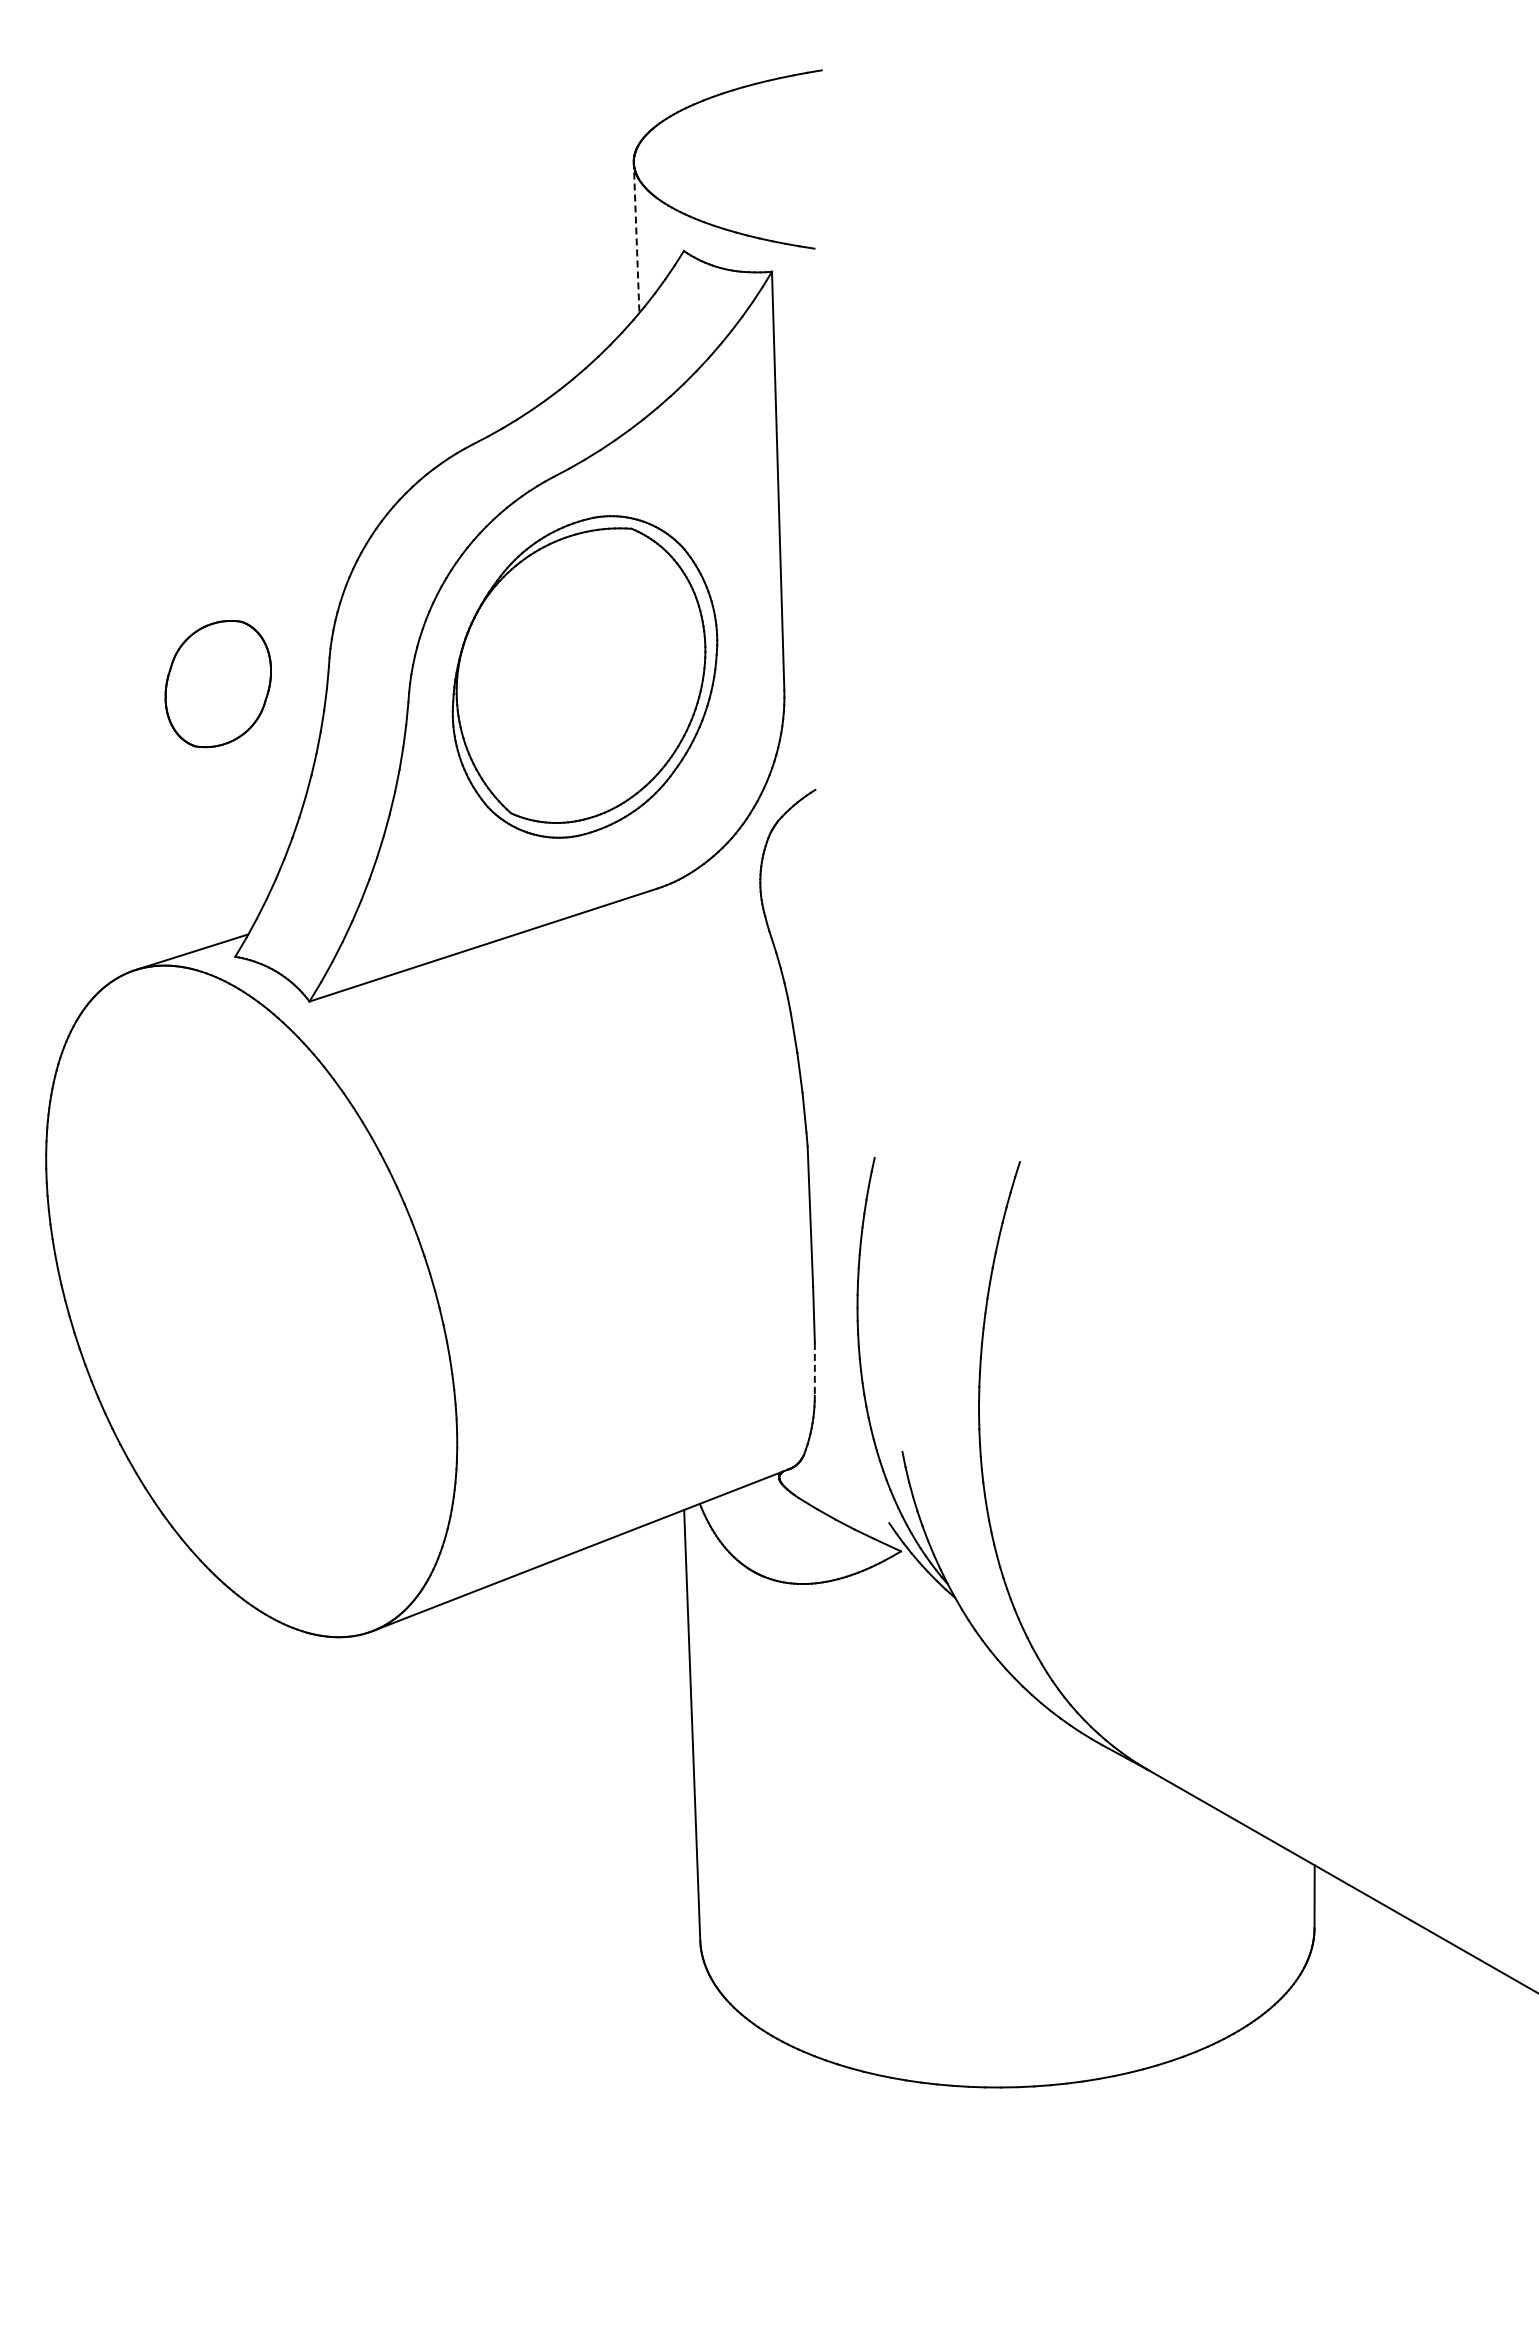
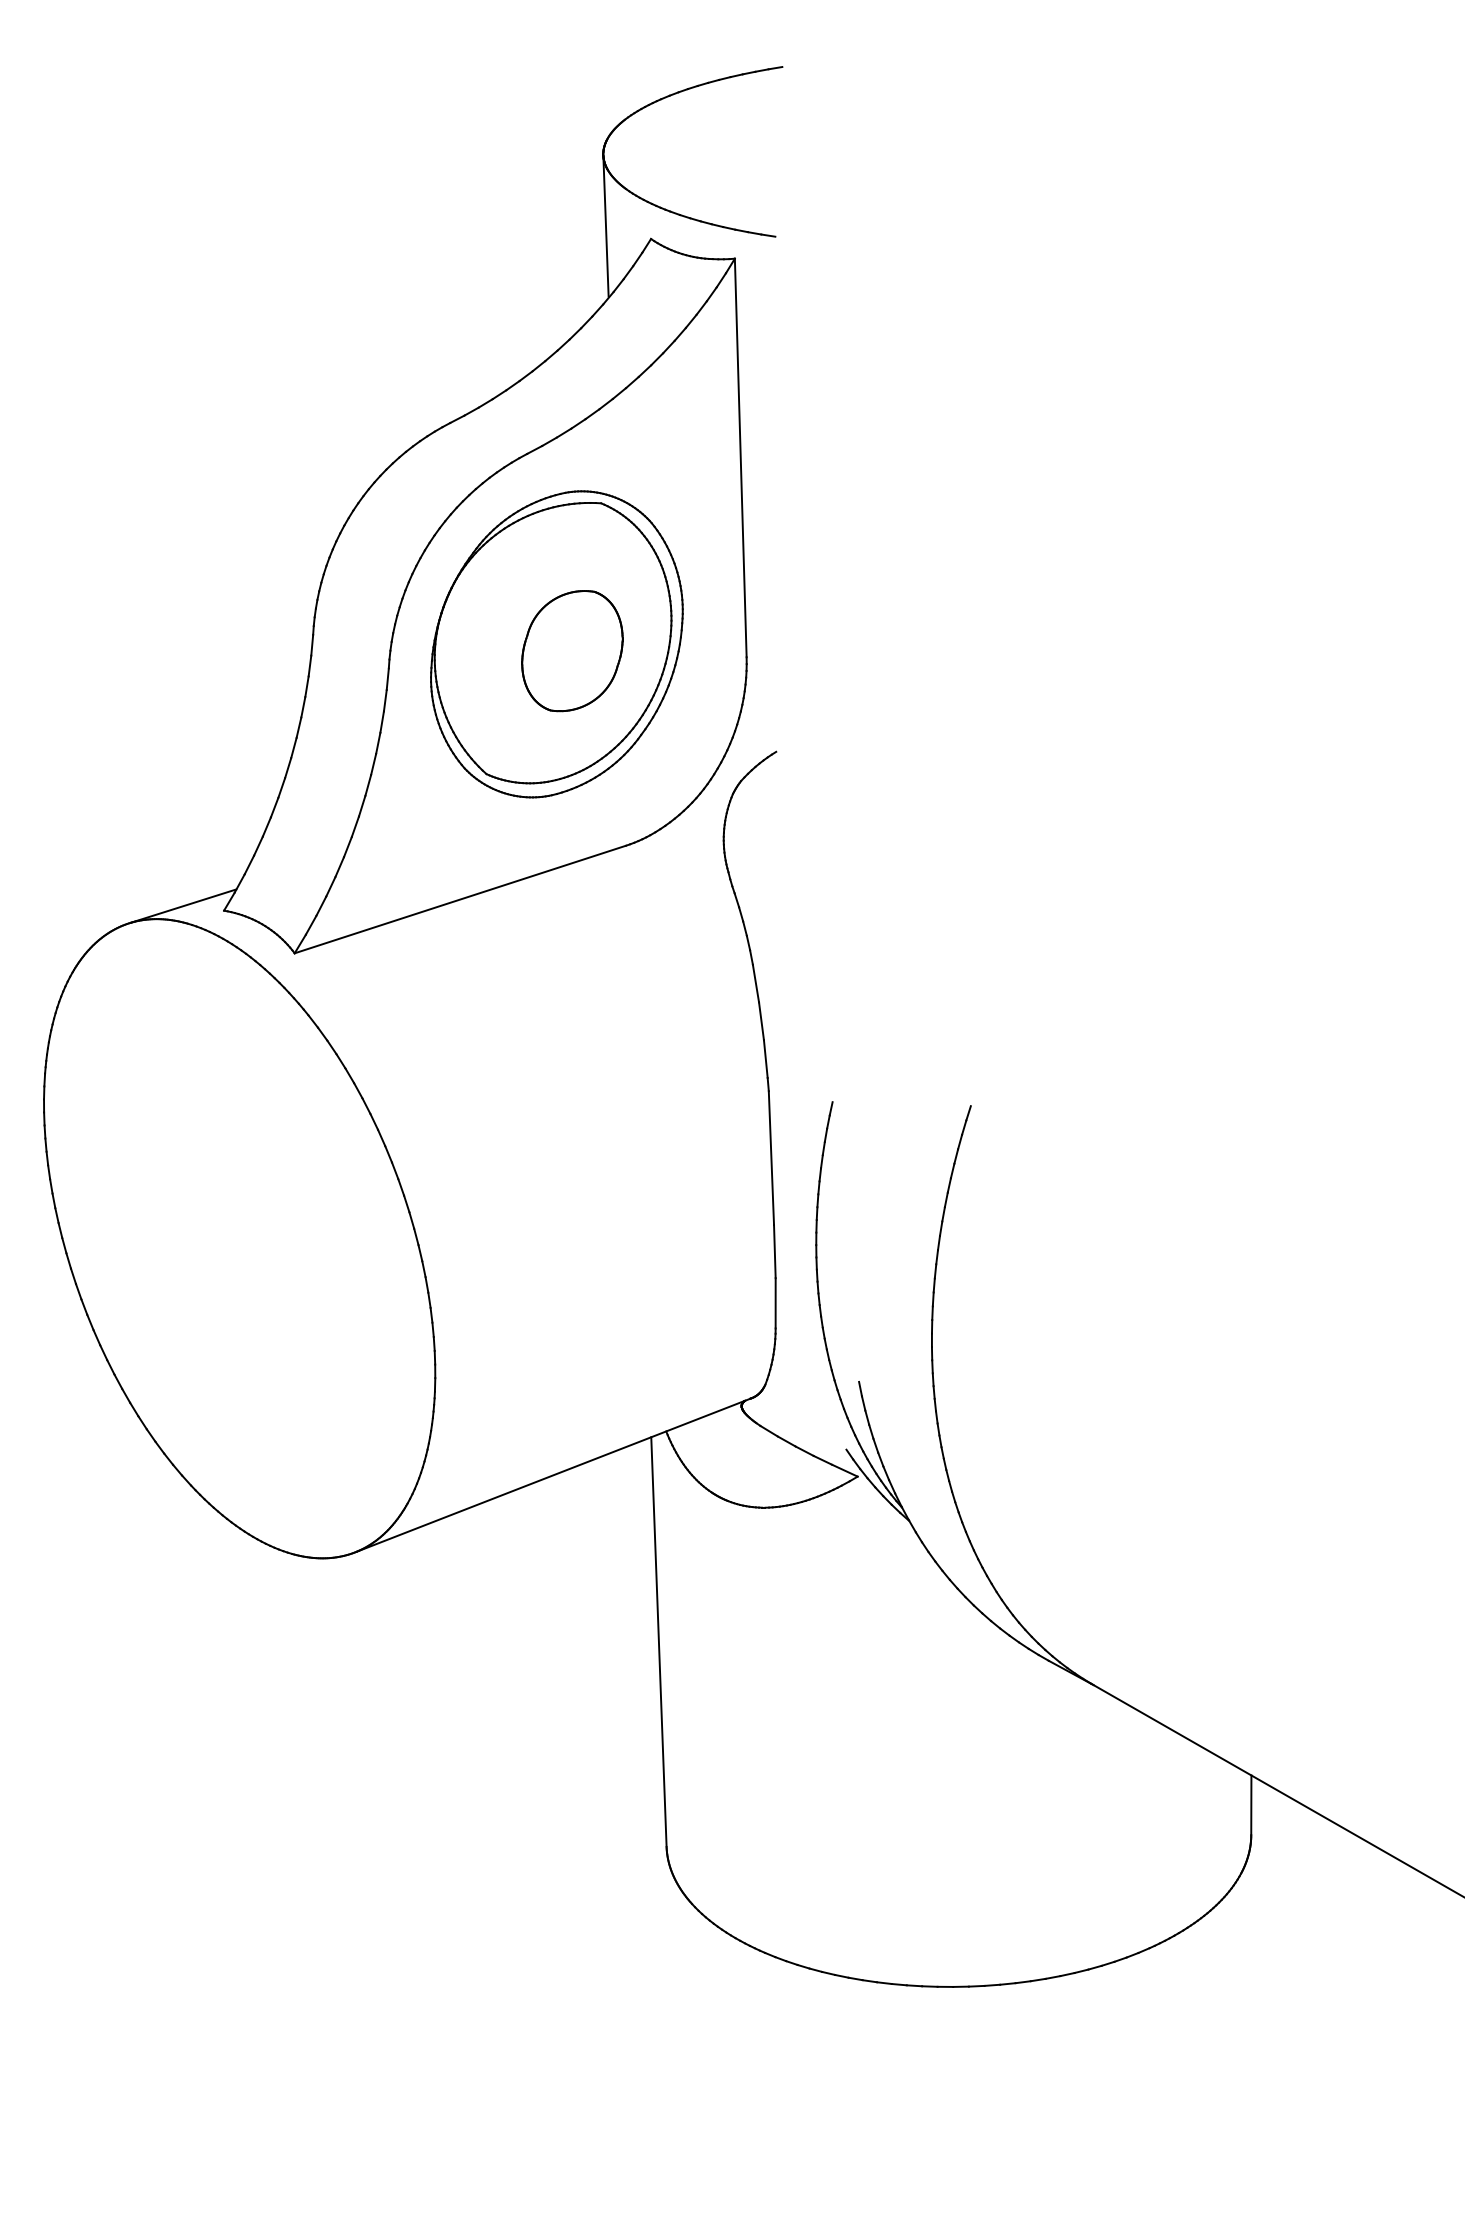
line: (636, 236) -> (605, 225), dashed -> solid
part: (217, 684) -> (571, 651), moved
line: (814, 1369) -> (775, 1303), dashed -> solid

